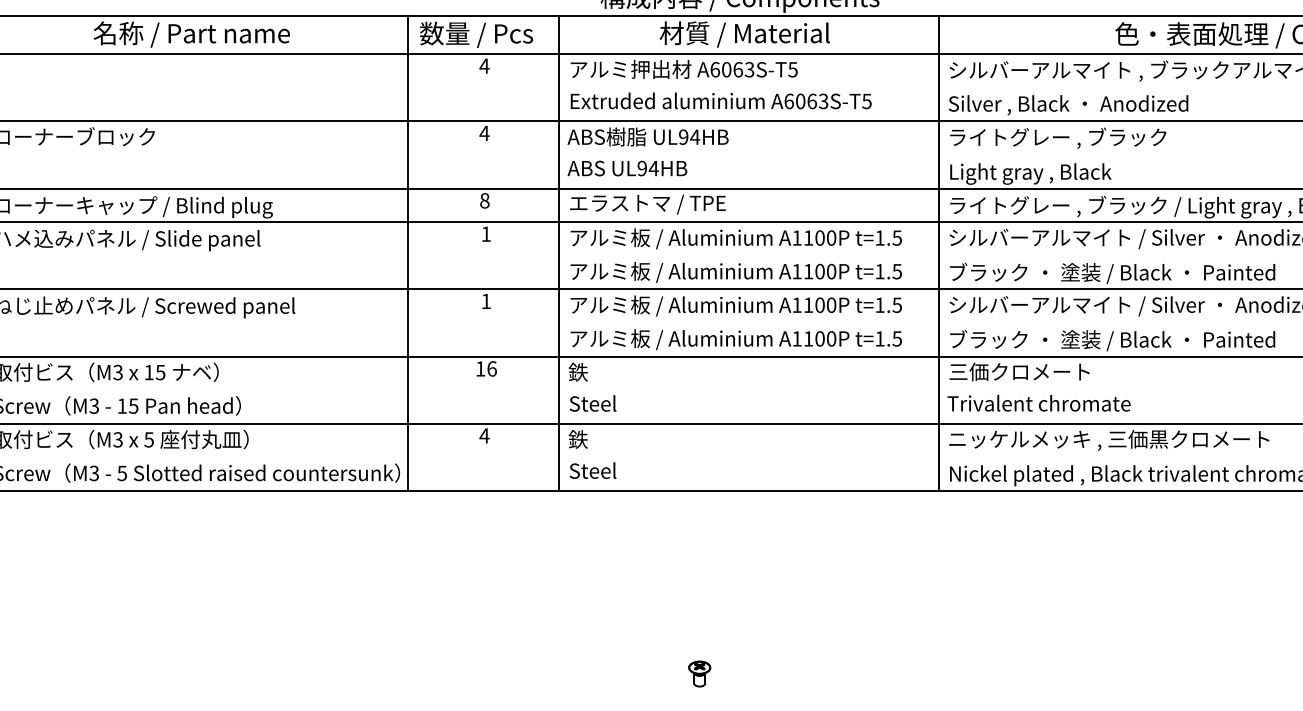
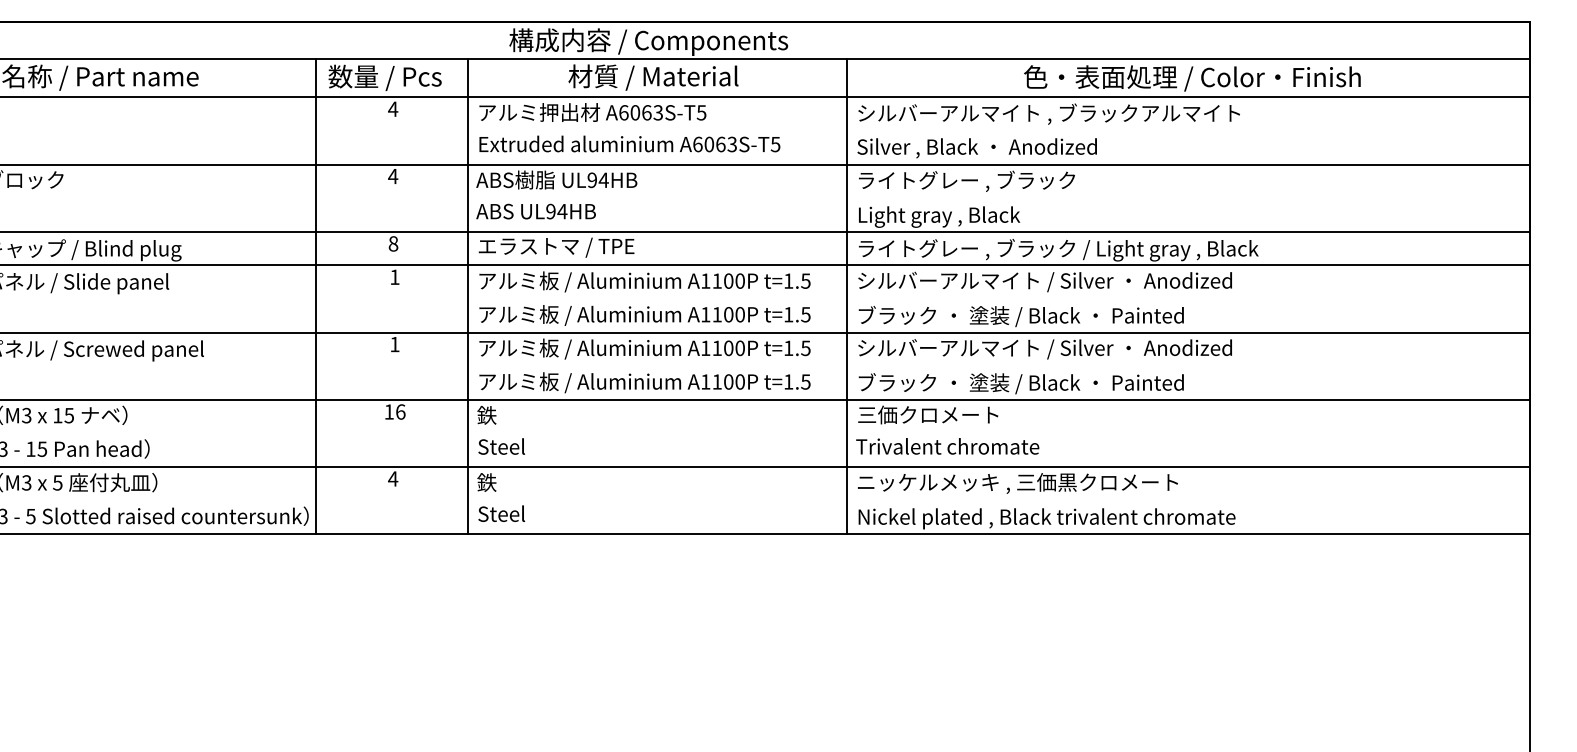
part: (698, 673) -> (607, 716), removed

